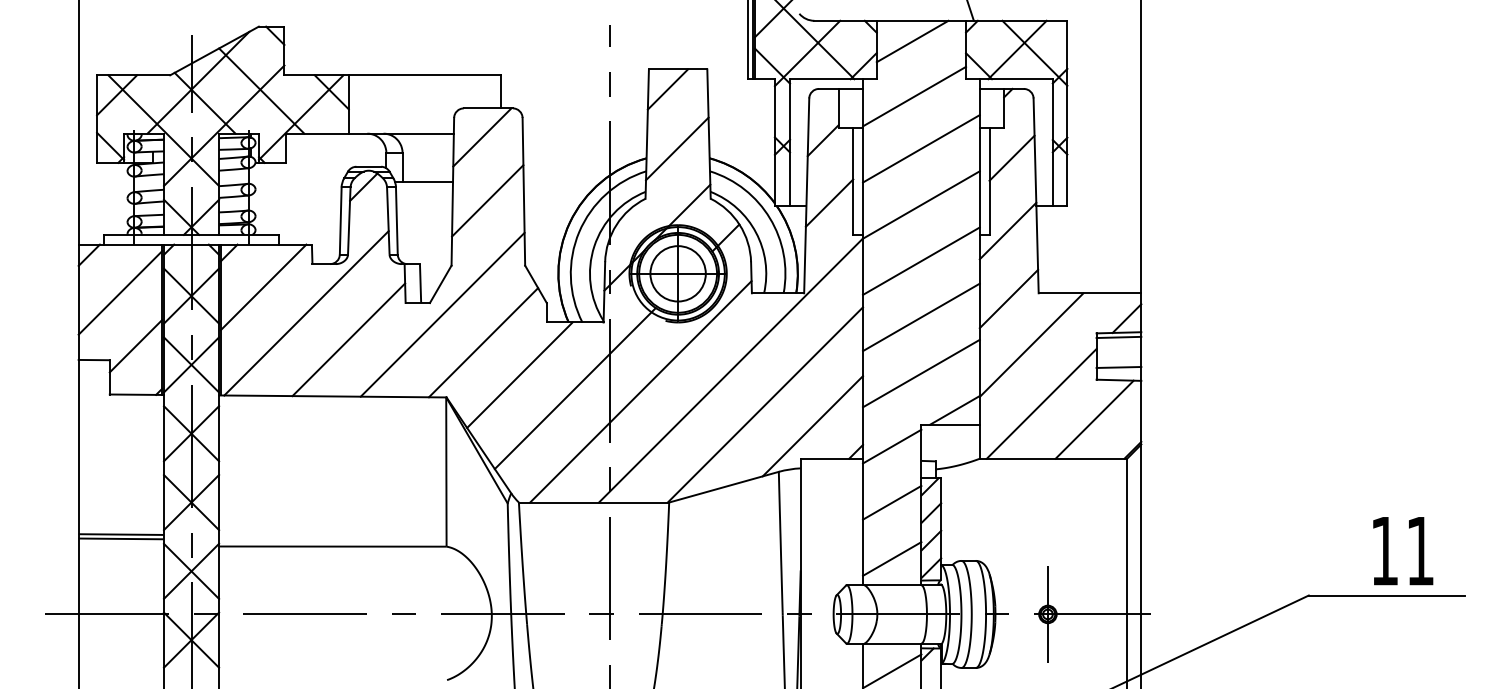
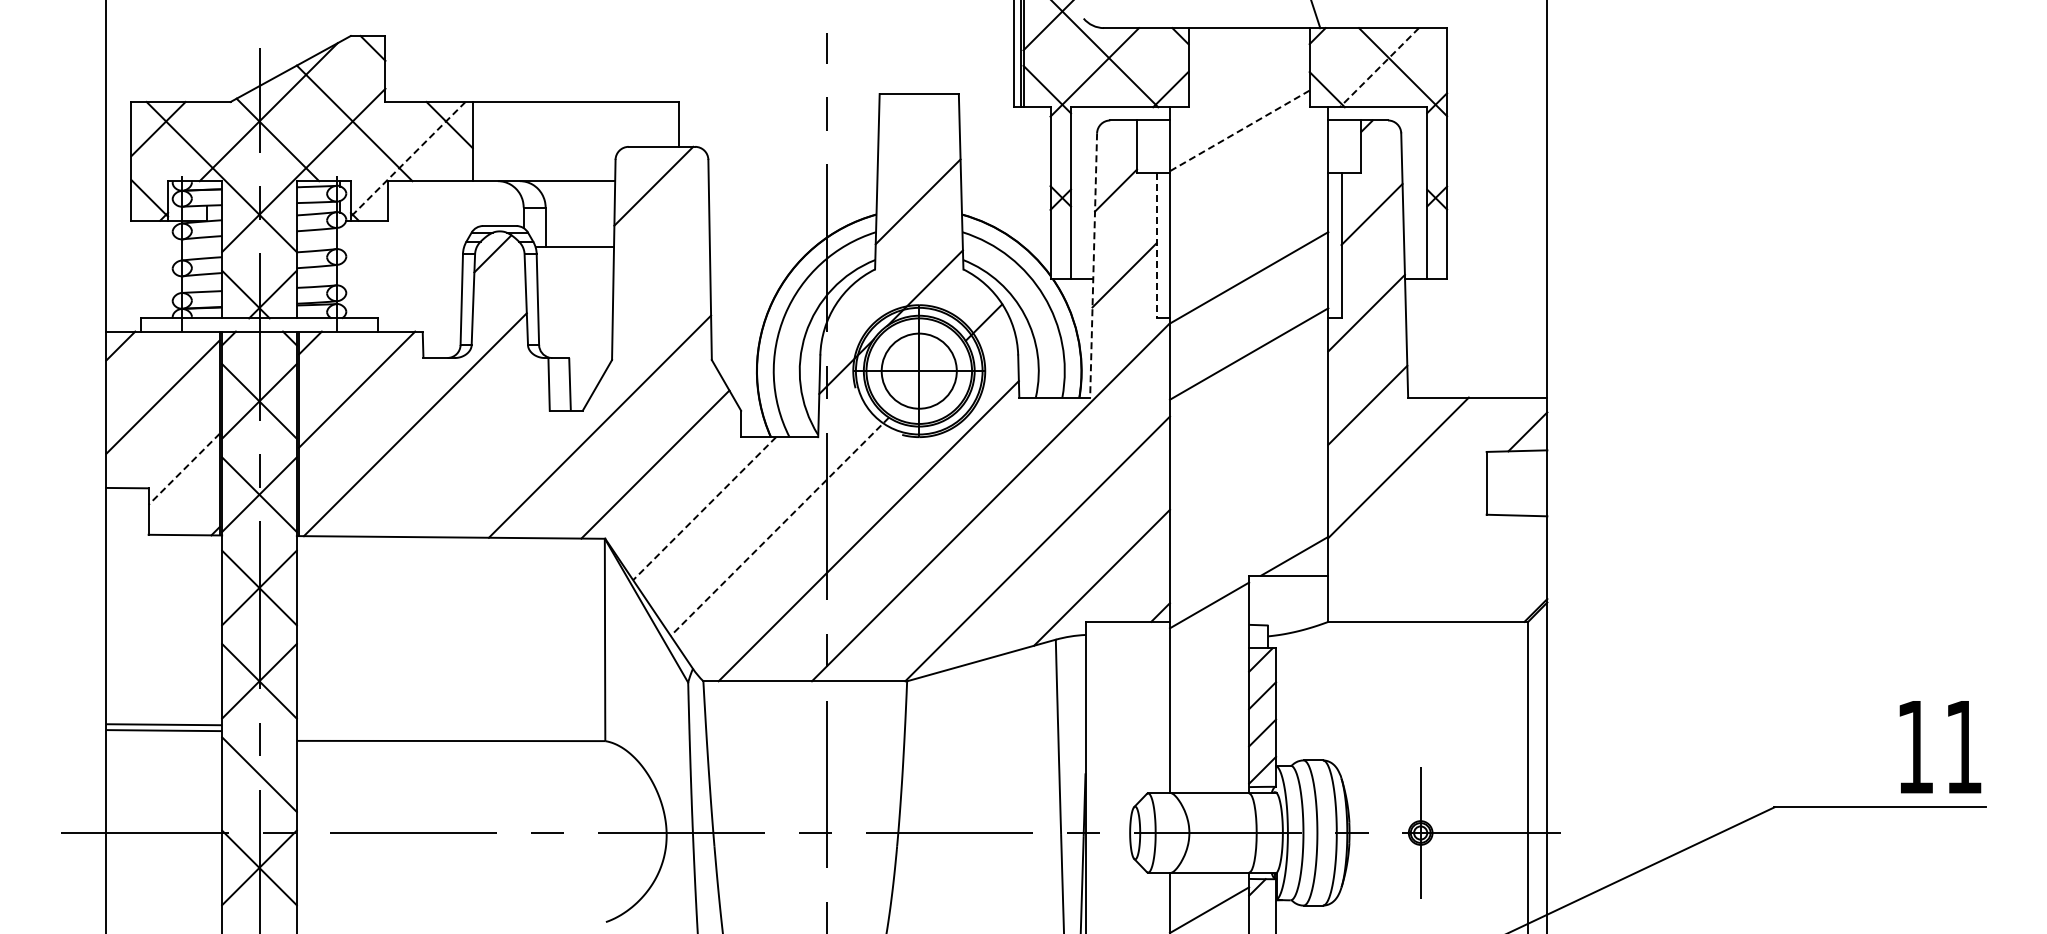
line: (912, 41) -> (1236, 56), removed
line: (1017, 49) -> (1379, 67), solid -> dashed
line: (667, 89) -> (905, 121), removed
line: (914, 96) -> (1239, 130), solid -> dashed
line: (300, 117) -> (407, 159), solid -> dashed
line: (920, 148) -> (1248, 201), removed
line: (853, 181) -> (1156, 245), solid -> dashed
line: (806, 195) -> (1093, 265), solid -> dashed
line: (487, 200) -> (660, 271), removed
line: (920, 316) -> (1248, 429), removed
line: (1118, 337) -> (1516, 457), removed
line: (348, 339) -> (472, 460), removed
line: (135, 346) -> (183, 469), solid -> dashed
line: (1118, 366) -> (1516, 497), removed
line: (920, 373) -> (1248, 506), removed
line: (519, 375) -> (704, 509), solid -> dashed
line: (575, 389) -> (779, 527), solid -> dashed
line: (1041, 403) -> (1411, 547), removed
line: (1094, 419) -> (1484, 568), removed
line: (892, 502) -> (1209, 681), removed
text: (1403, 551) -> (1940, 747), moved
line: (892, 558) -> (1209, 757), removed
line: (191, 571) -> (259, 774), removed

